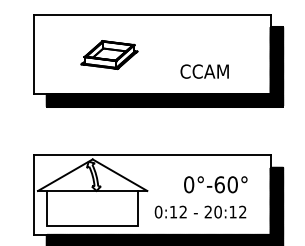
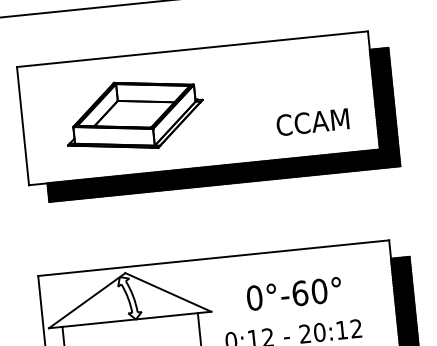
part: (109, 54) -> (134, 114), size x1.67
text: (204, 71) -> (312, 122), moved
text: (215, 184) -> (293, 293), moved

